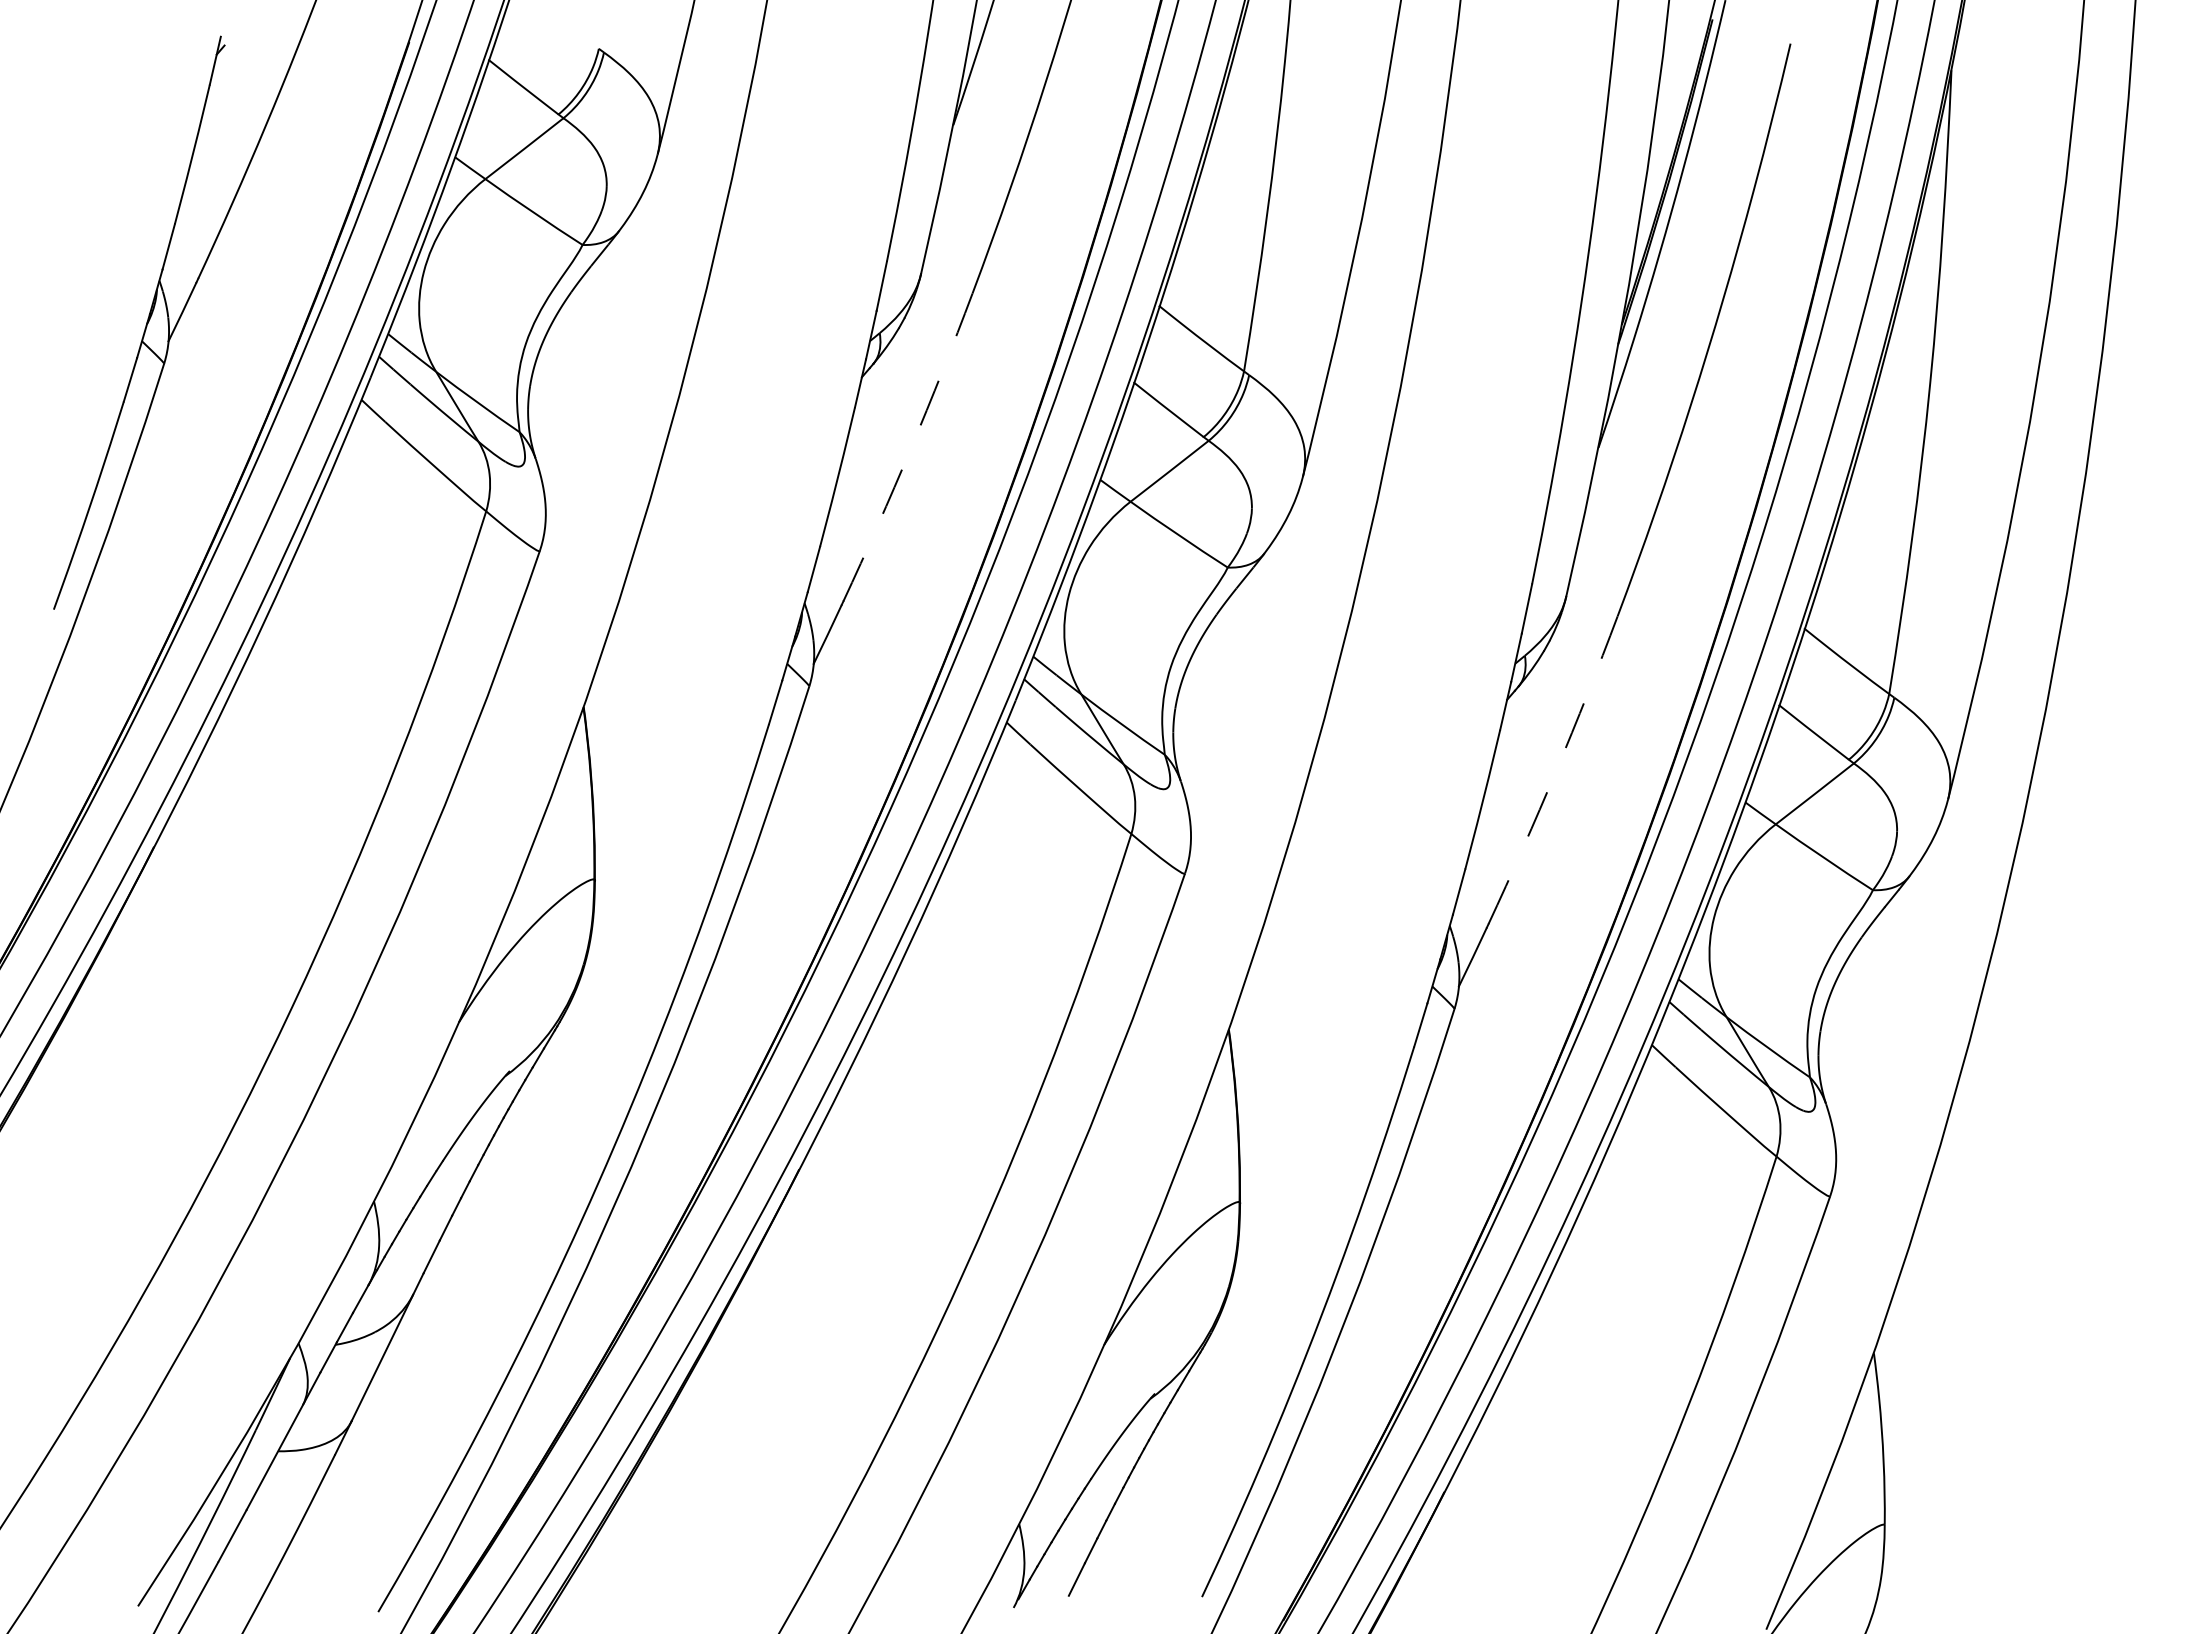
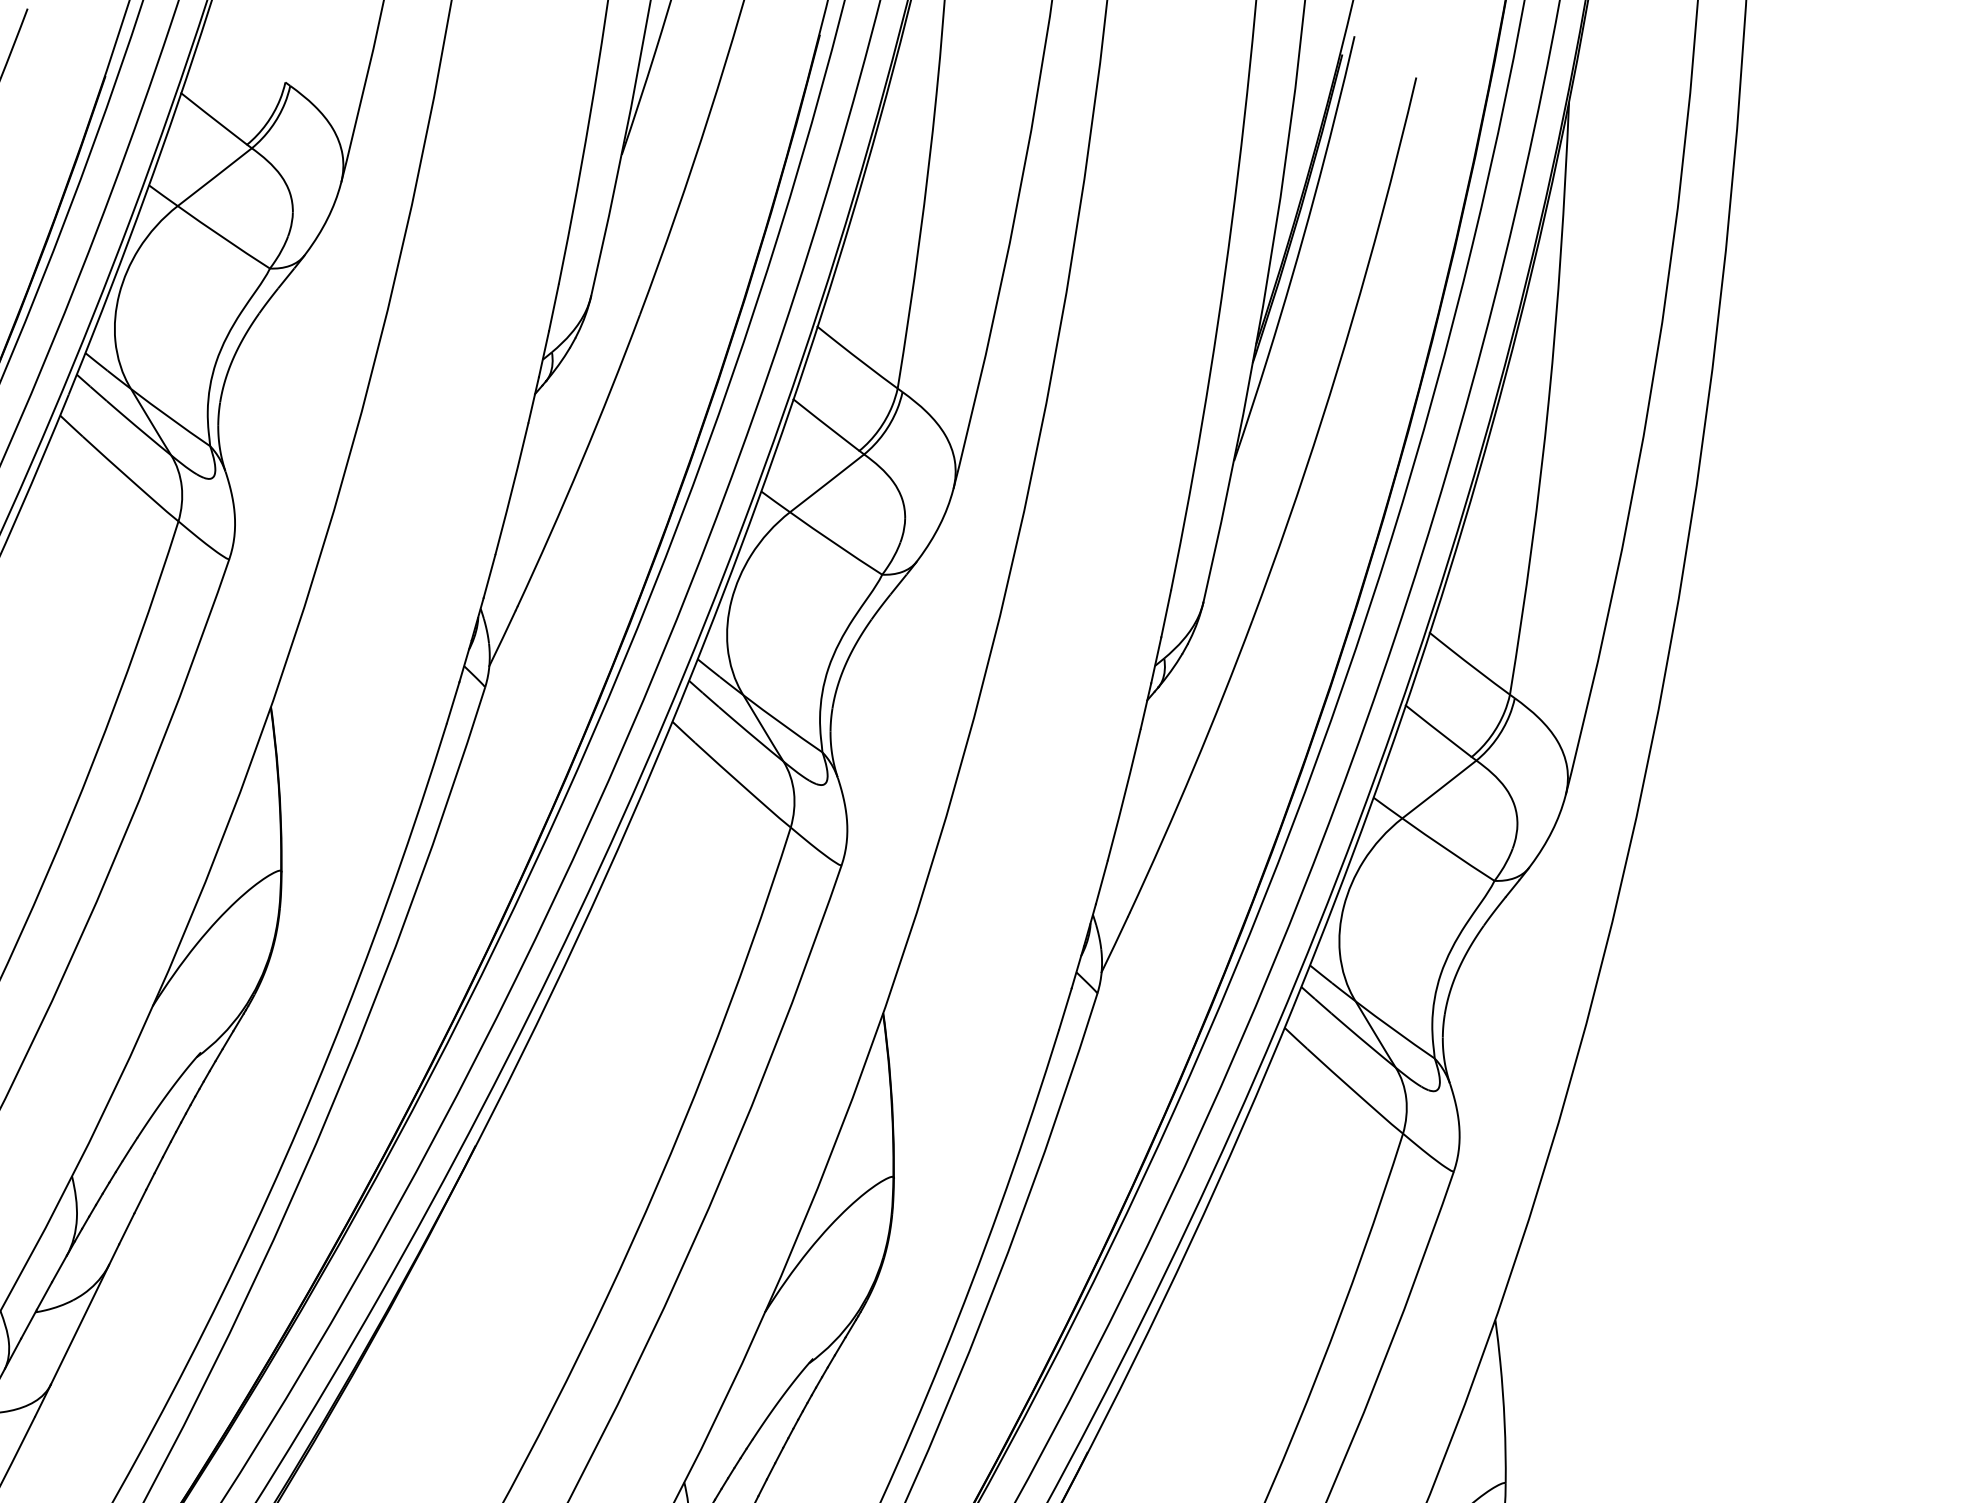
arc: (910, 448) -> (581, 461), dashed -> solid
arc: (1556, 771) -> (1194, 768), dashed -> solid

